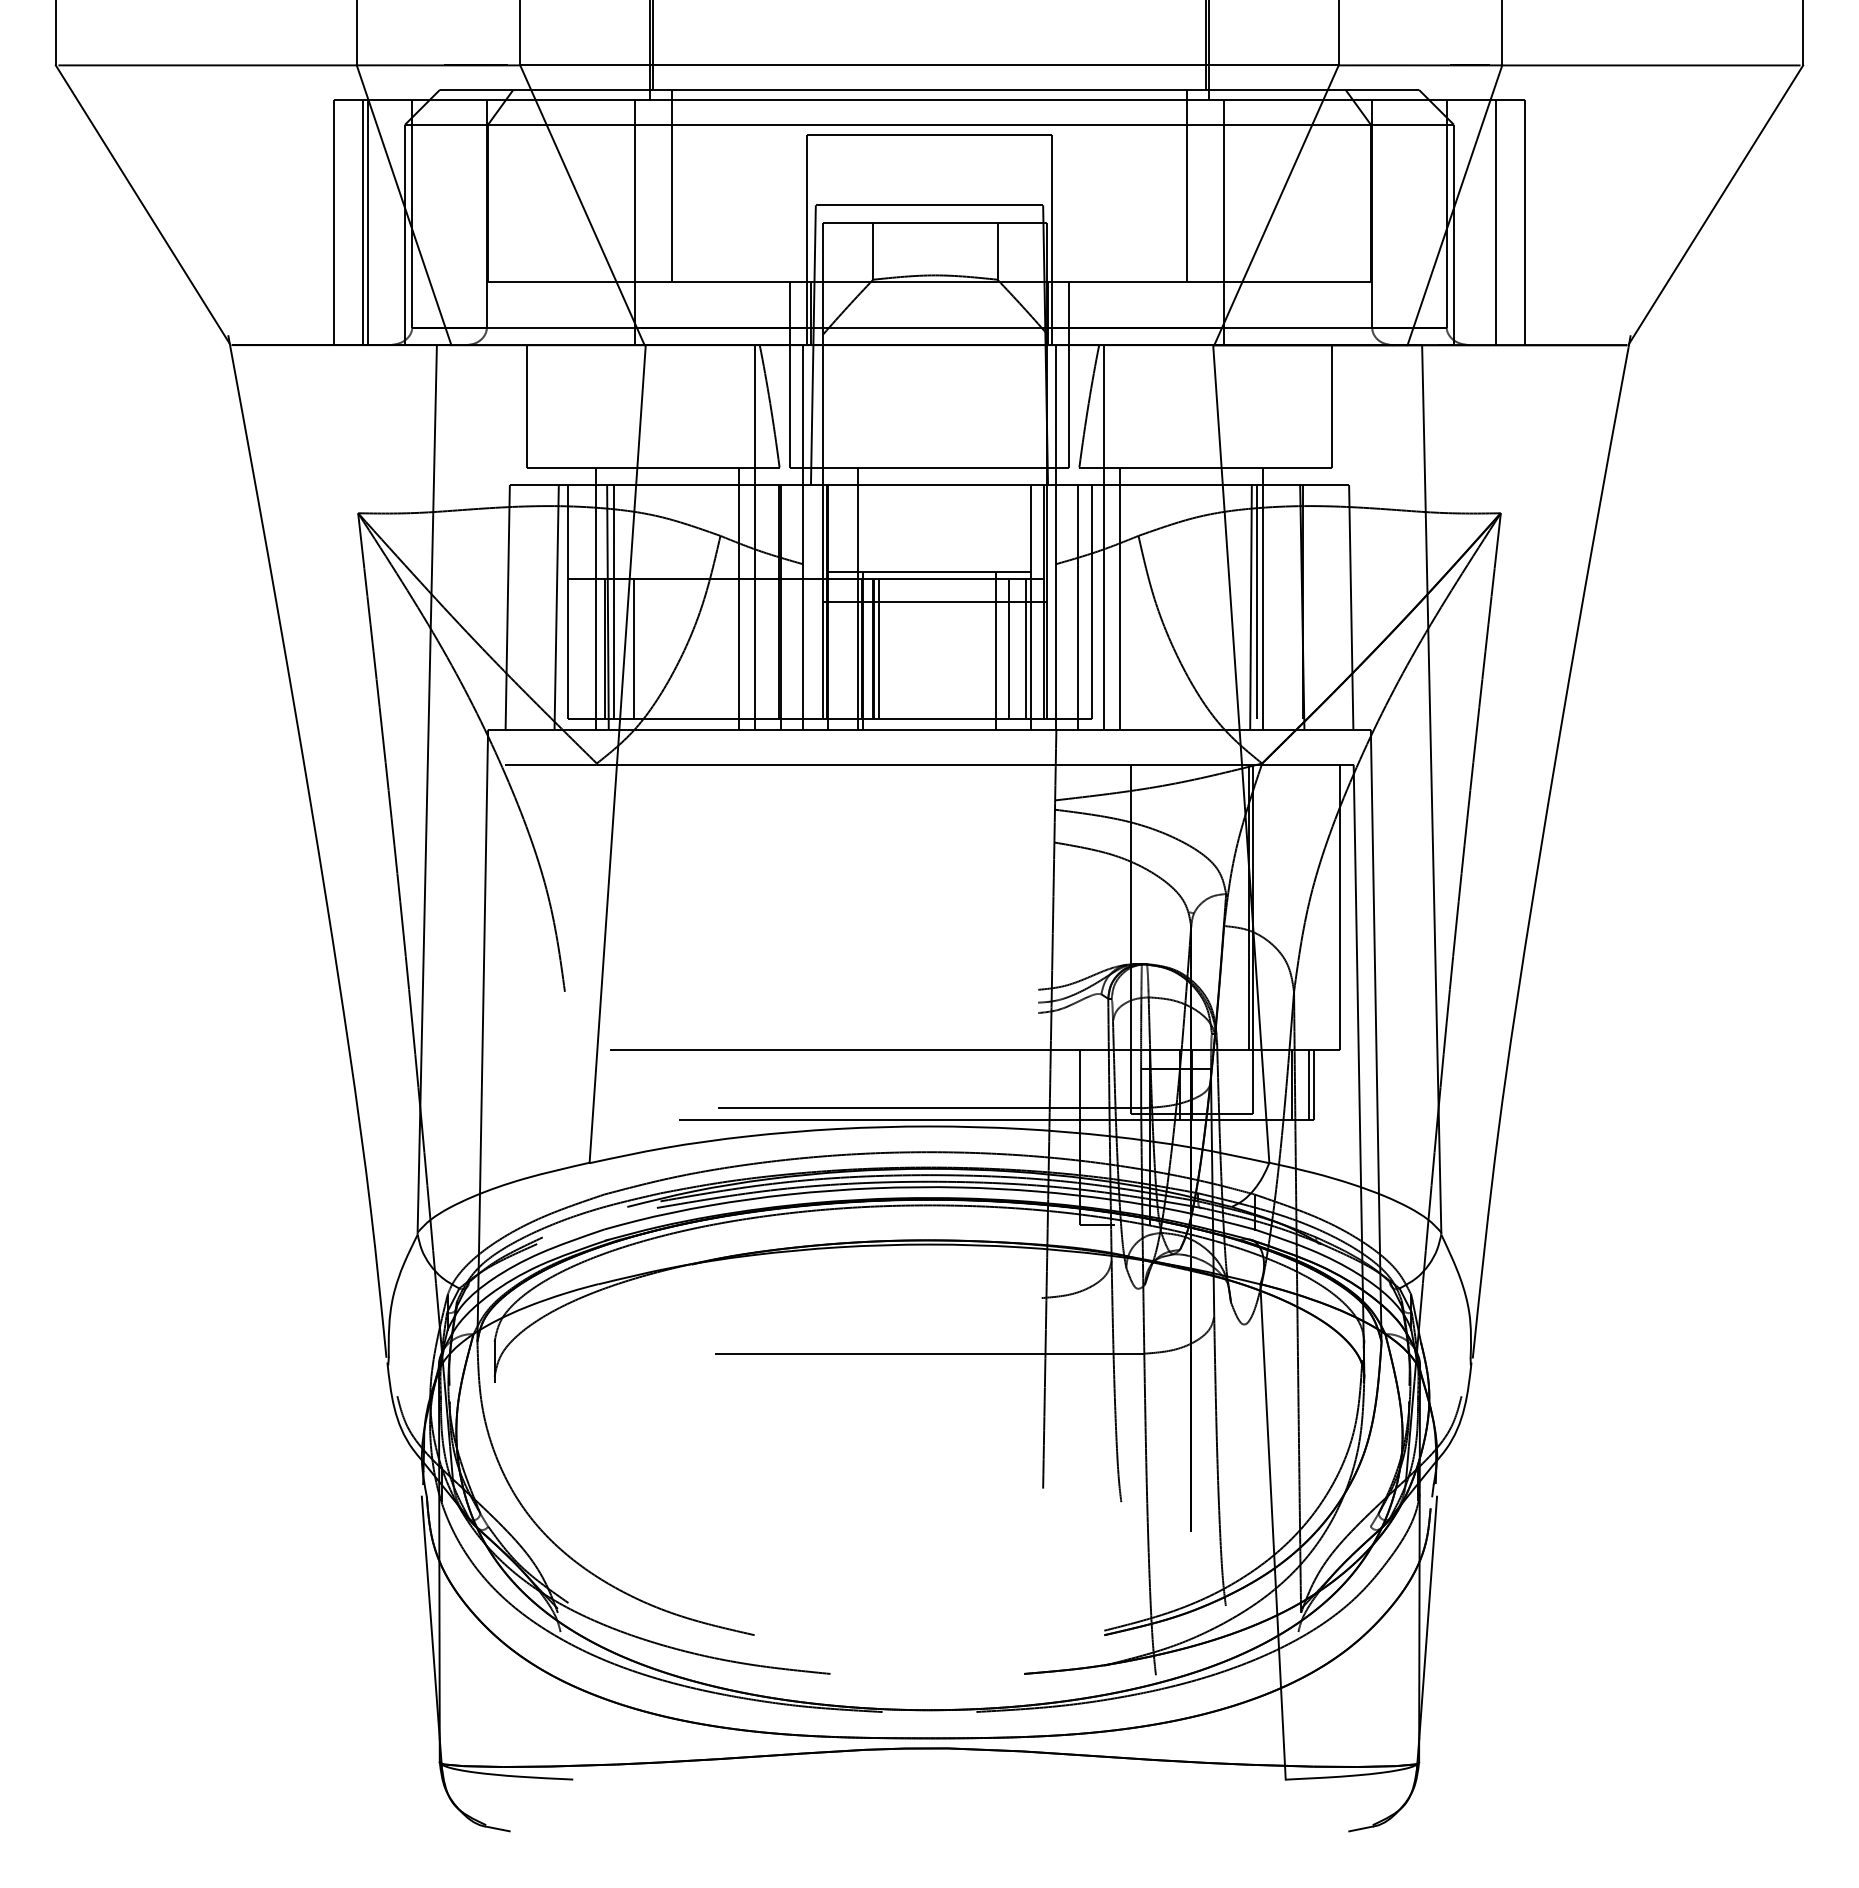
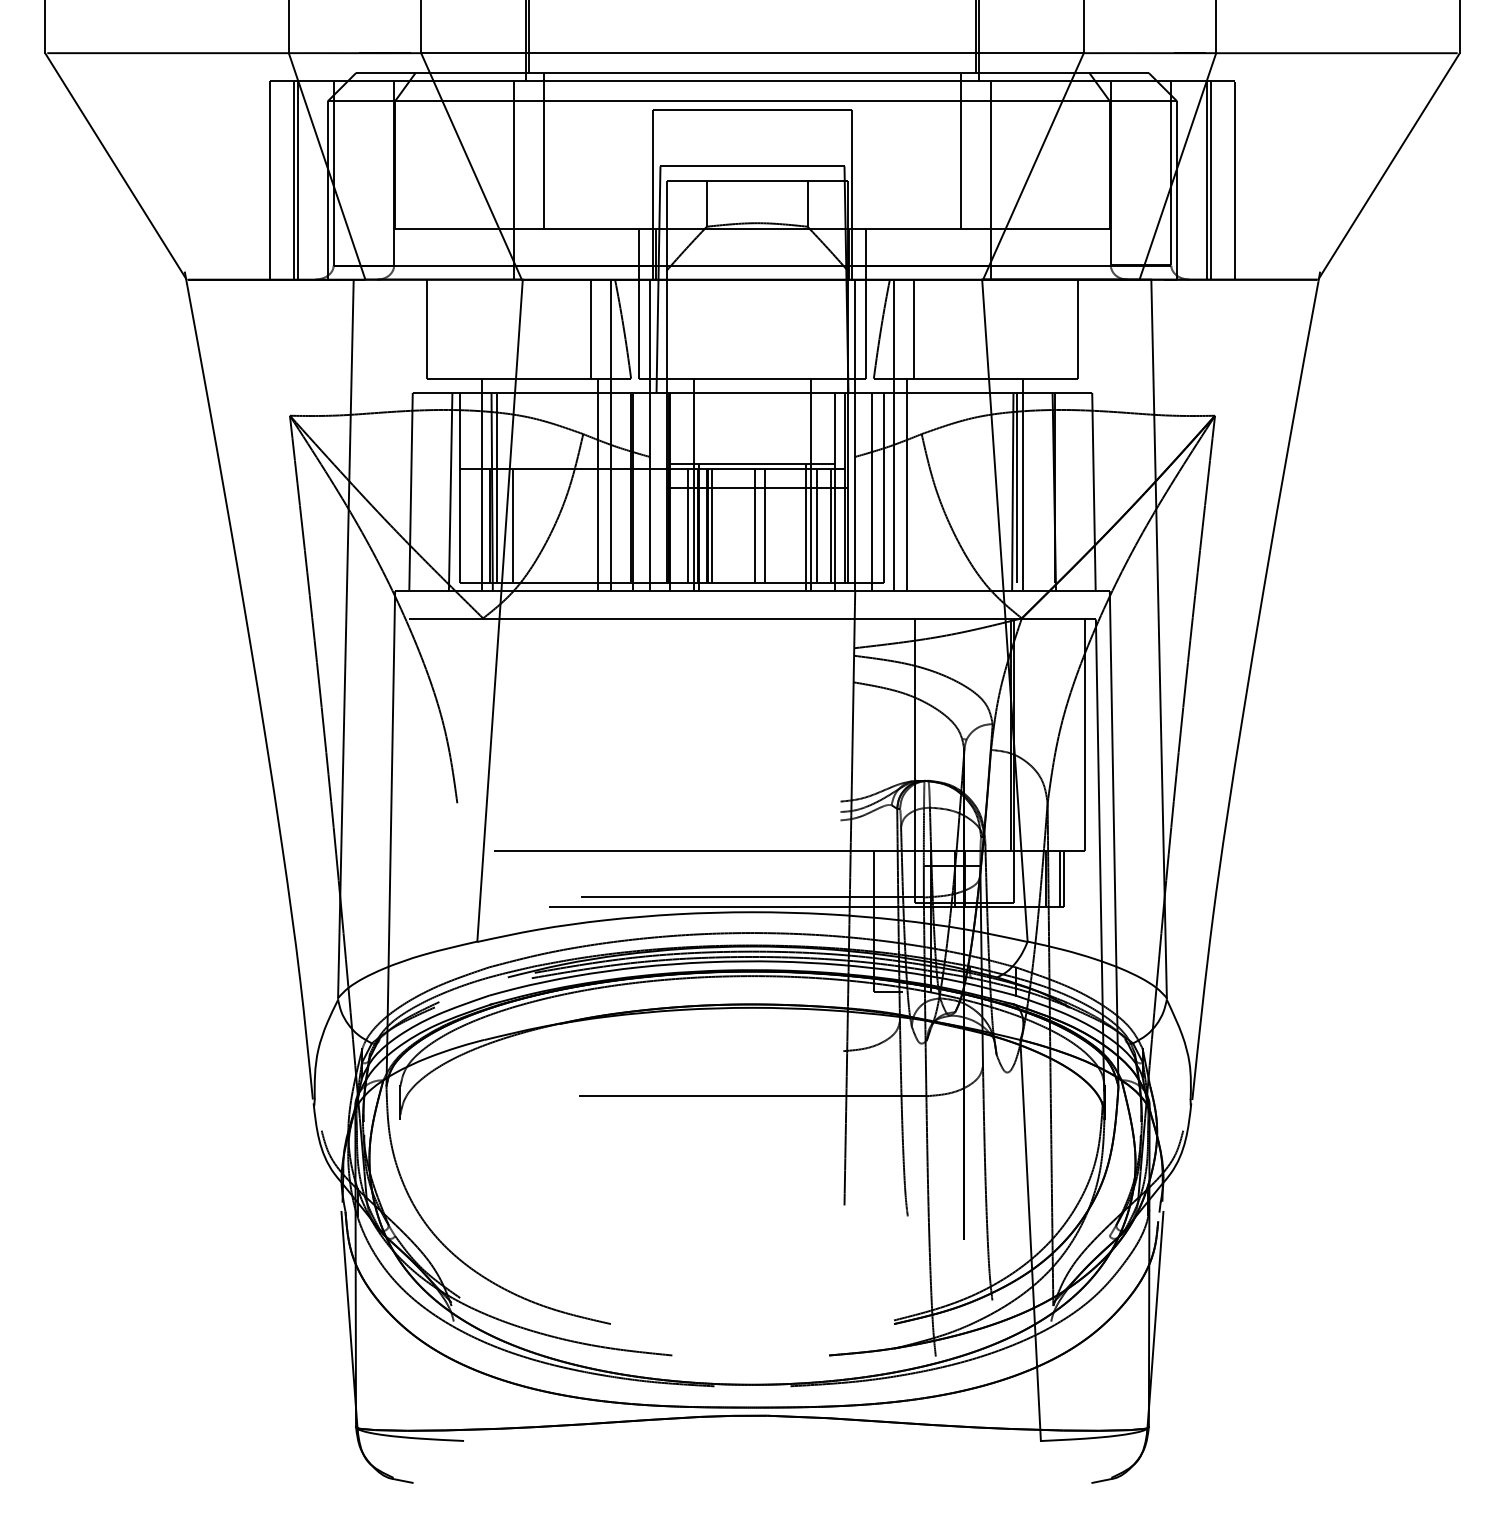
line: (1490, 222) -> (1206, 180), added
line: (729, 406) -> (590, 329), added
line: (1129, 406) -> (914, 329), added
line: (1001, 598) -> (810, 484), added
line: (850, 649) -> (688, 526), added
line: (932, 649) -> (754, 526), added
line: (944, 649) -> (764, 526), added

